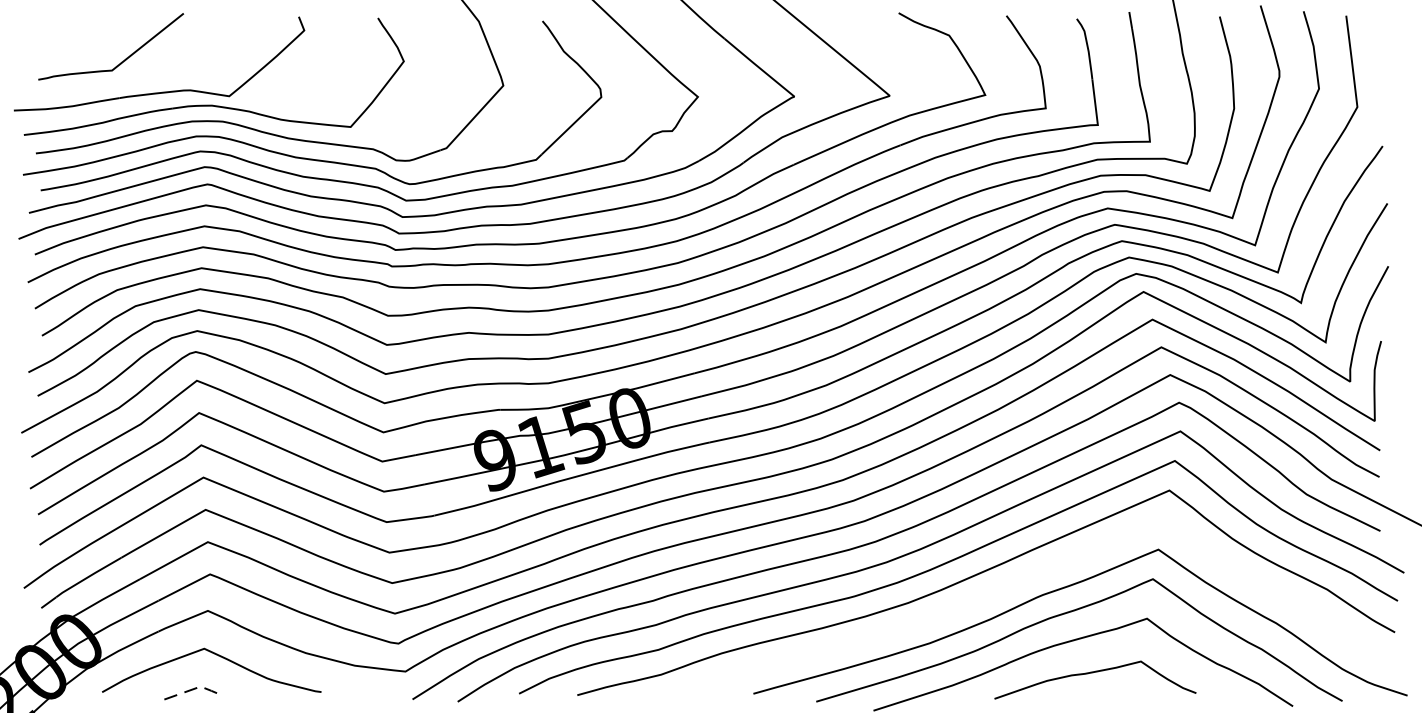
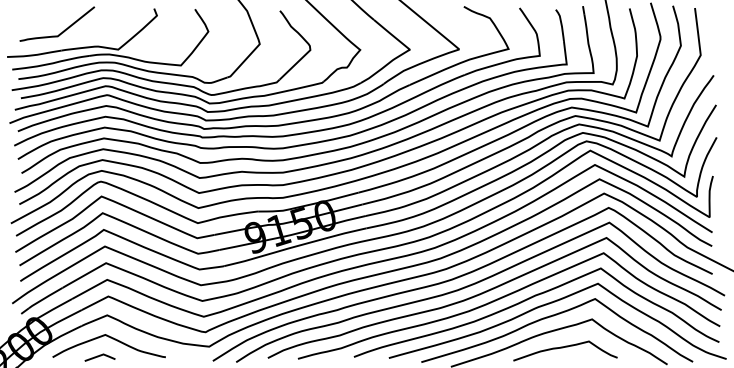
curve: (1025, 580) -> (529, 299), added
line: (196, 688) -> (101, 355), dashed -> solid

